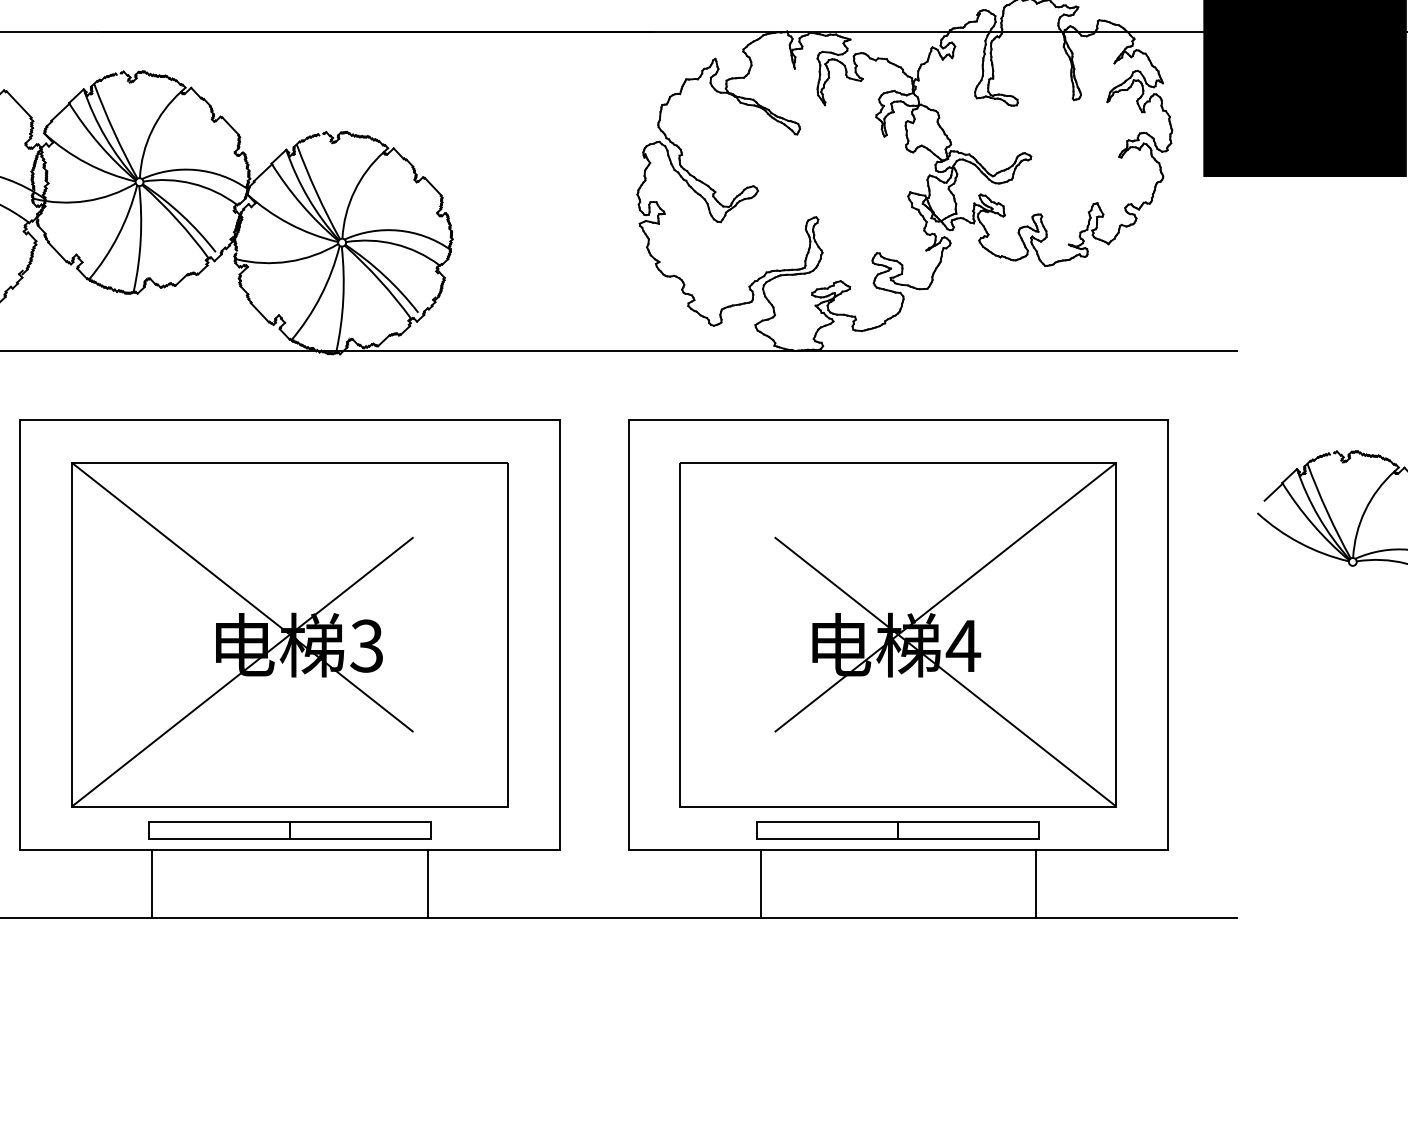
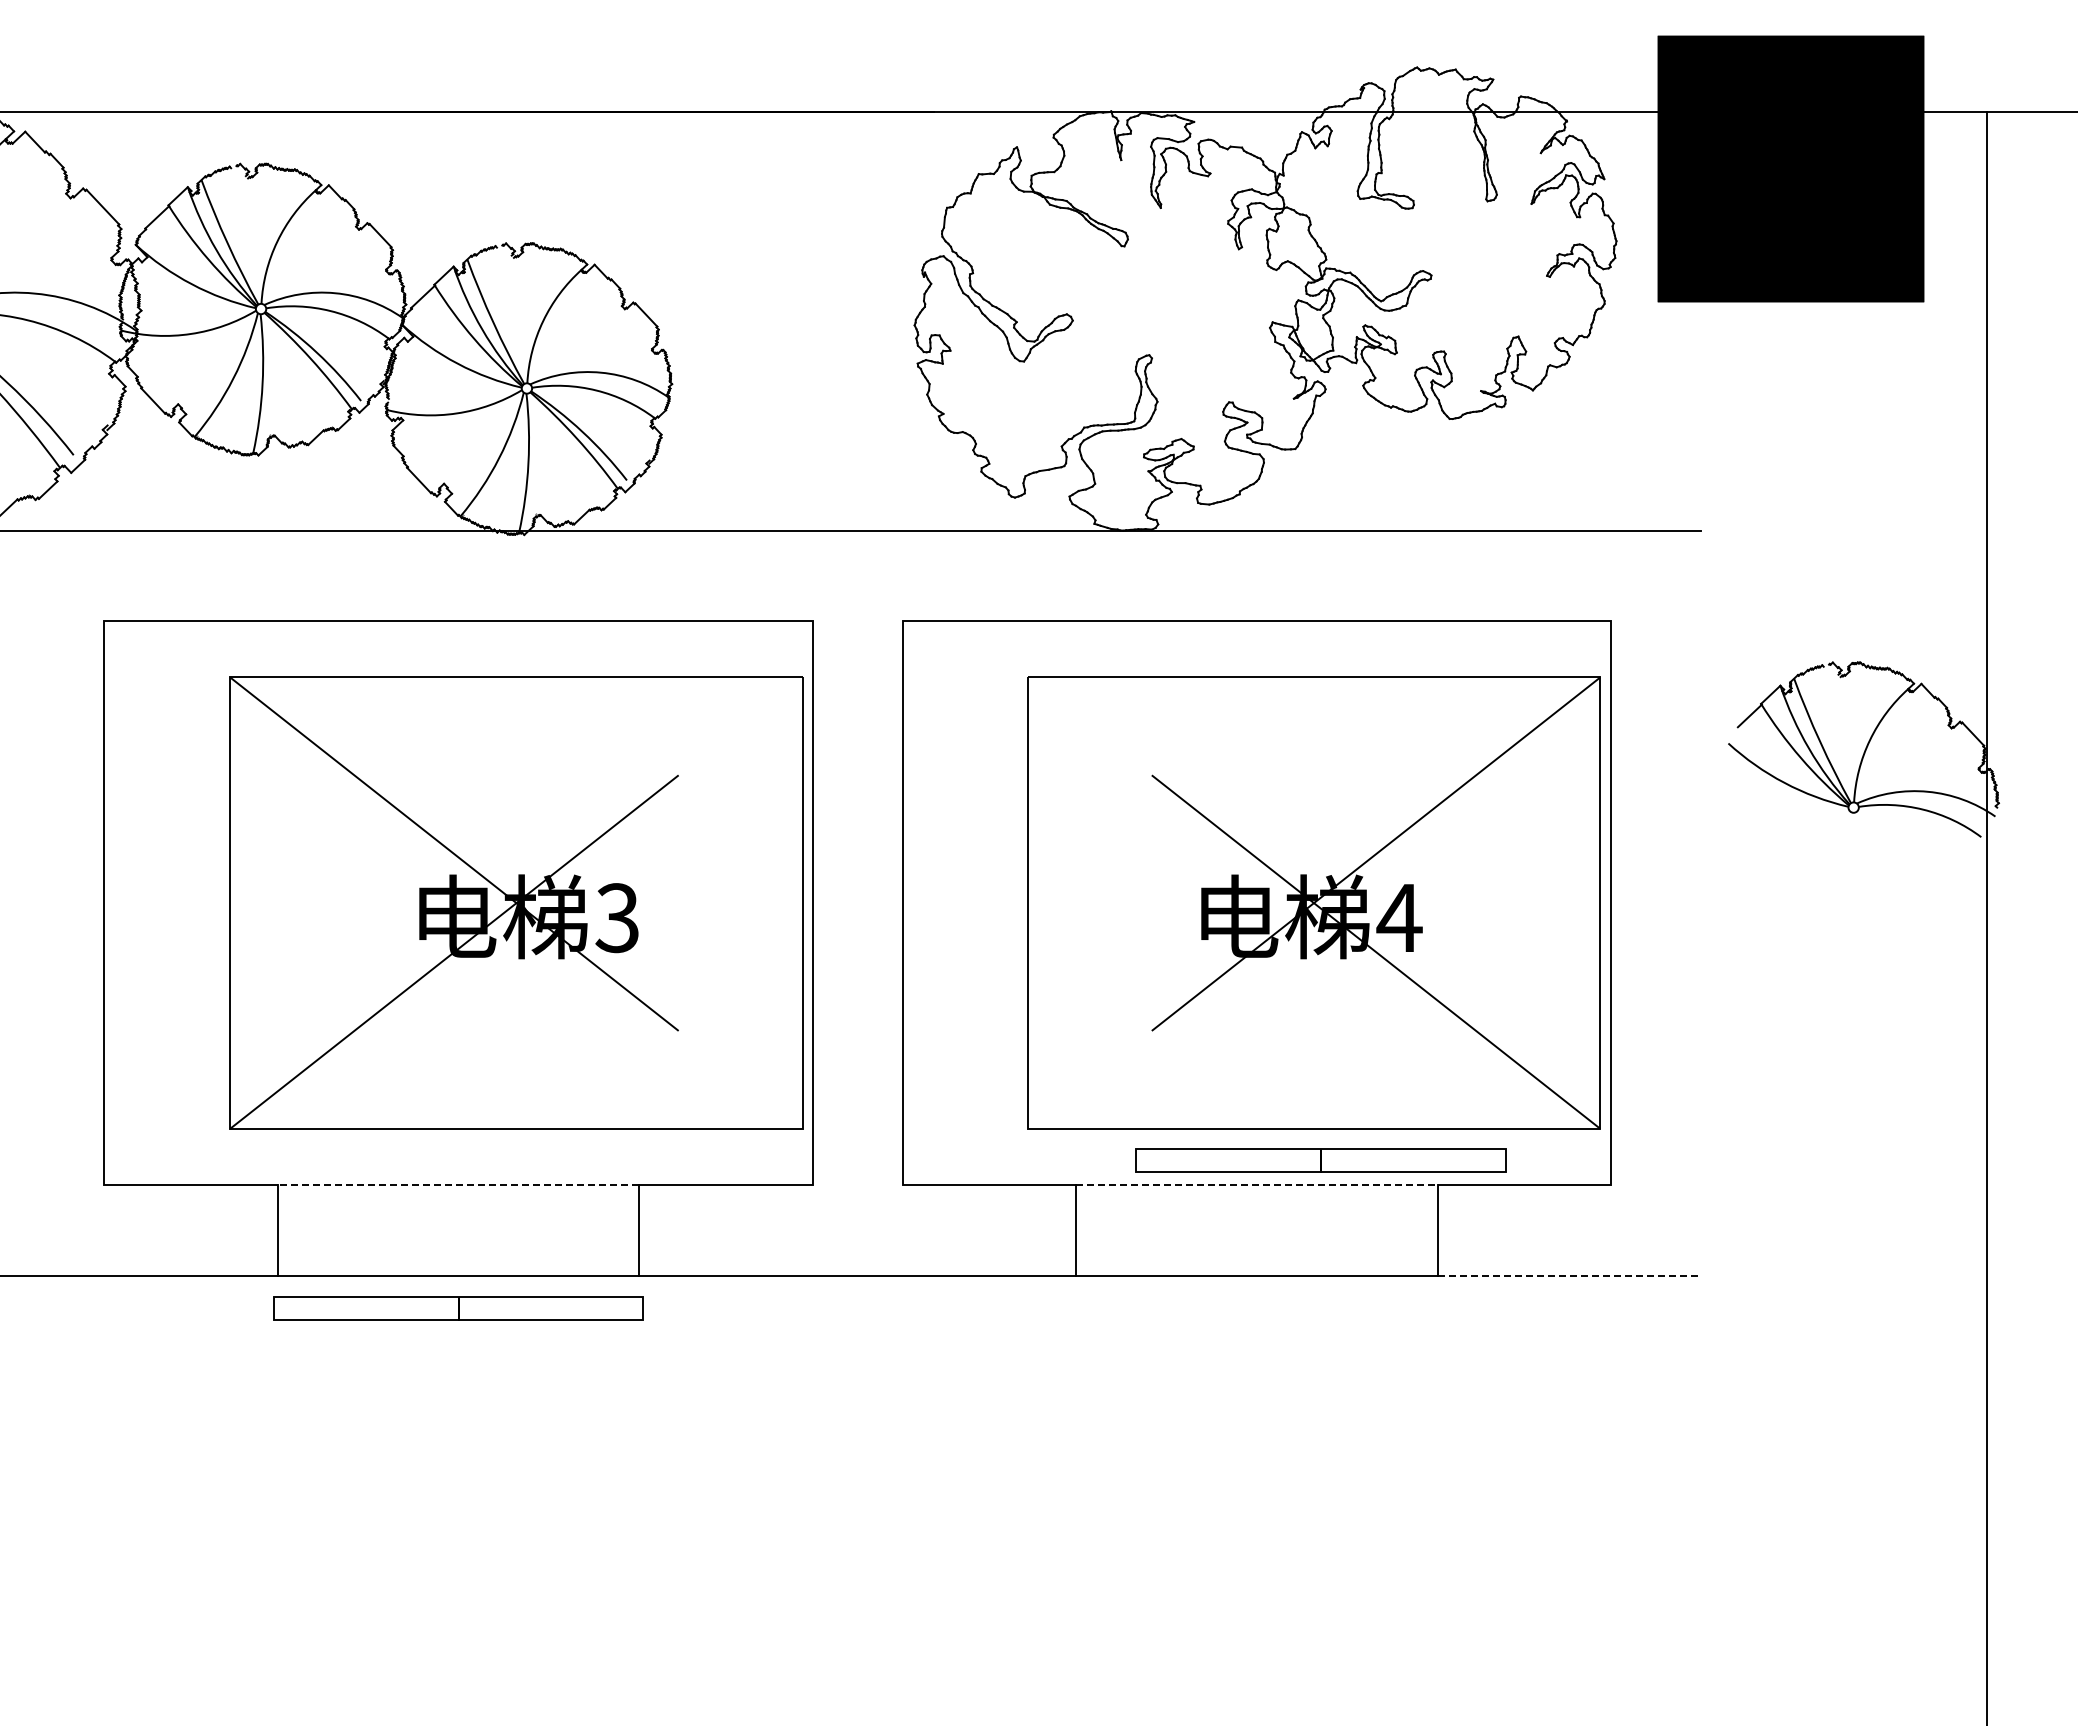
part: (289, 634) -> (516, 902), moved
part: (897, 634) -> (1313, 902), moved
part: (289, 830) -> (458, 1308), moved
part: (897, 830) -> (1320, 1160), moved
line: (289, 849) -> (458, 1185), solid -> dashed
line: (897, 849) -> (1256, 1185), solid -> dashed
line: (1136, 918) -> (1569, 1275), solid -> dashed

